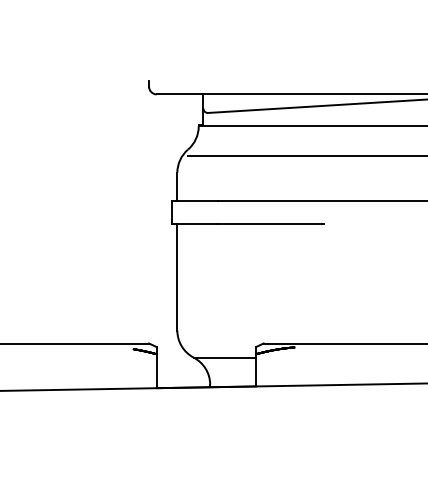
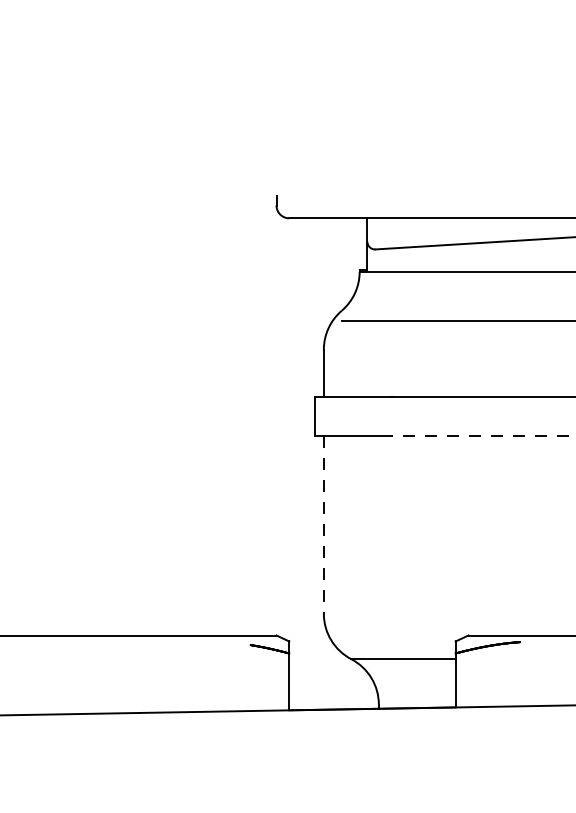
line: (270, 224) -> (479, 436), solid -> dashed
line: (177, 277) -> (324, 524), solid -> dashed

